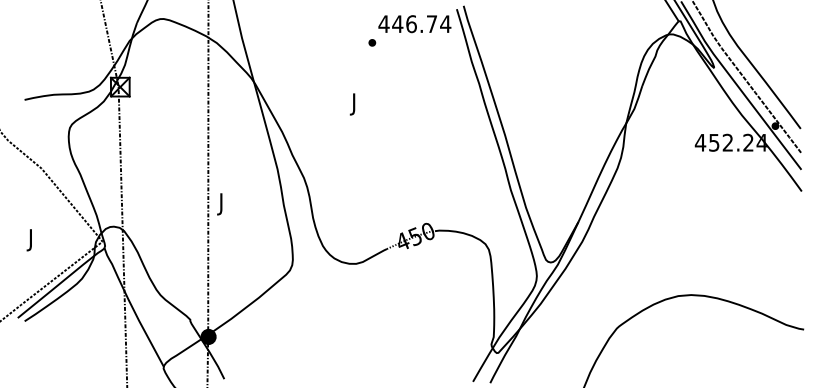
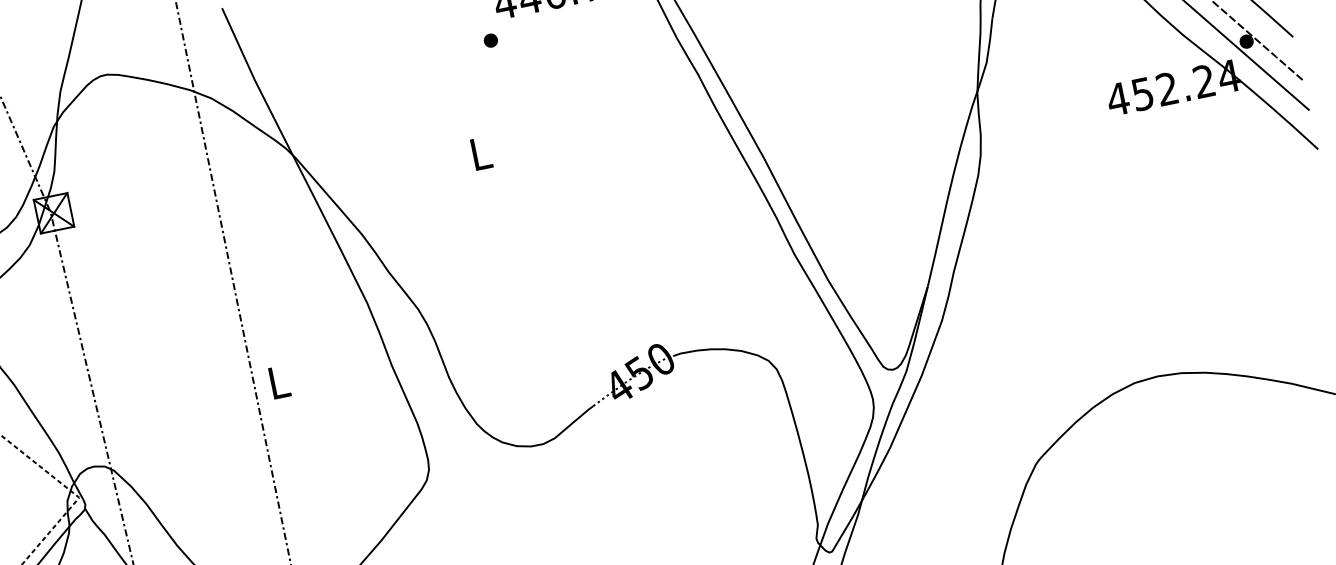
text: (354, 104) -> (481, 158), J -> L
text: (221, 204) -> (279, 387), J -> L

